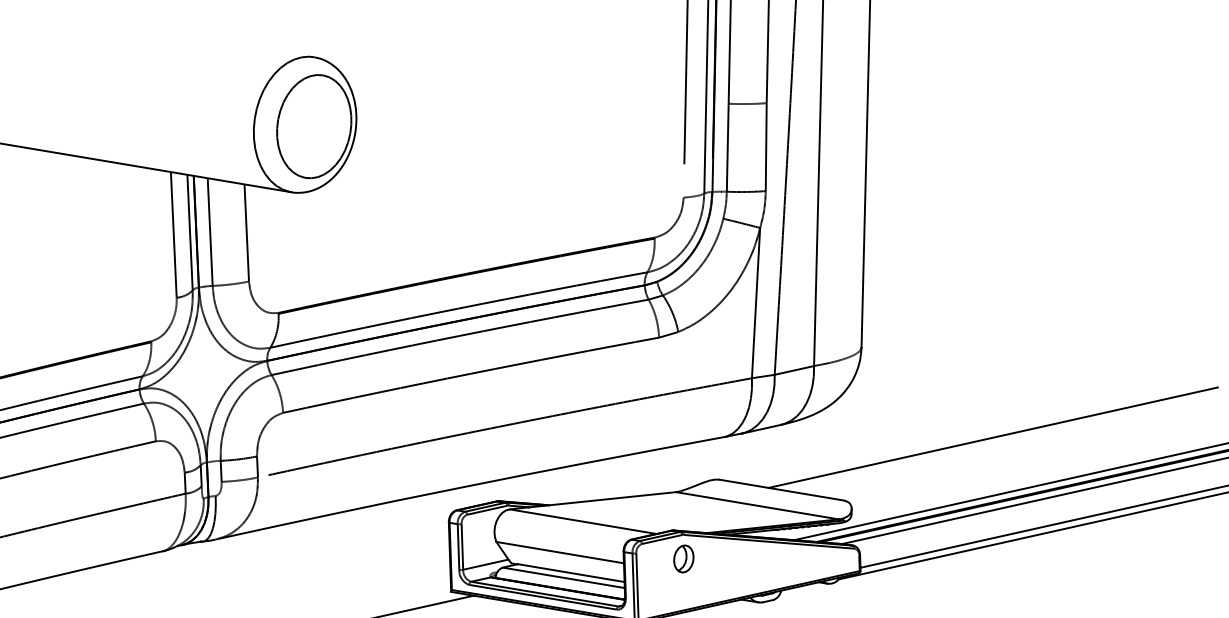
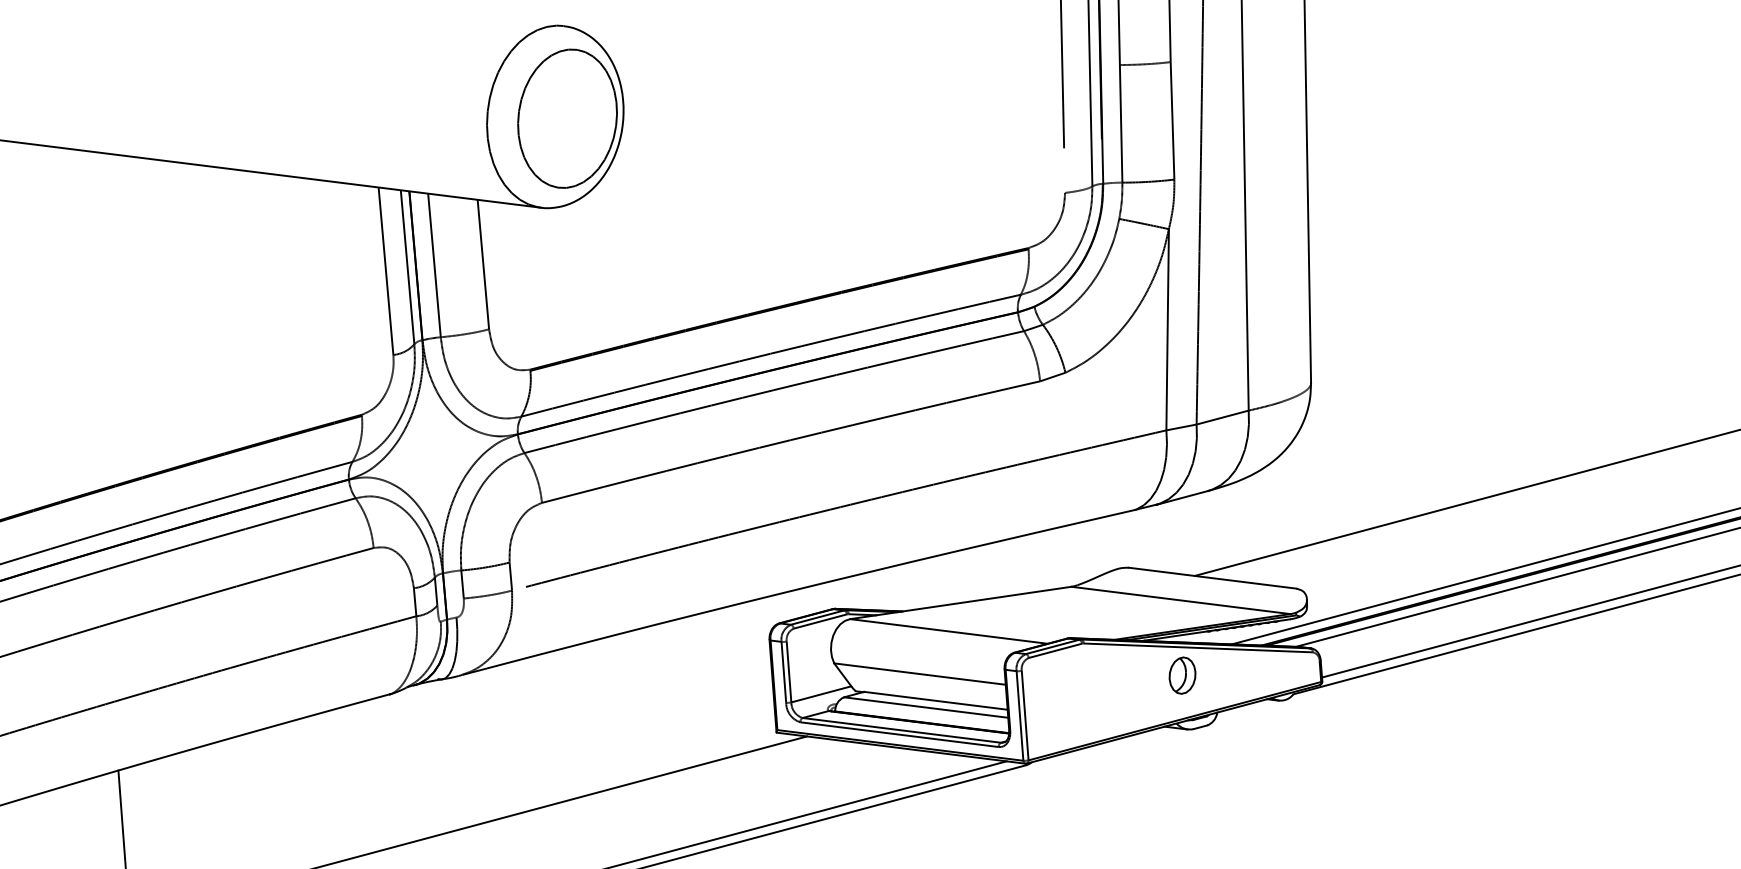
part: (683, 558) -> (1182, 675), moved

